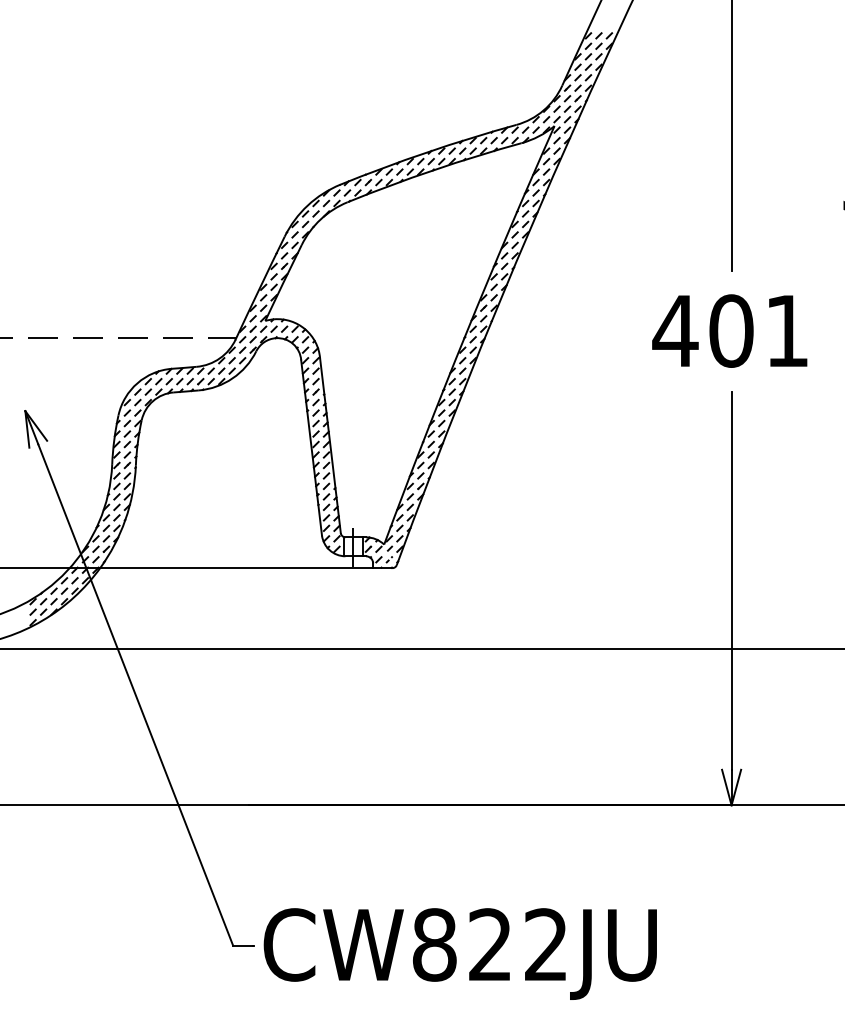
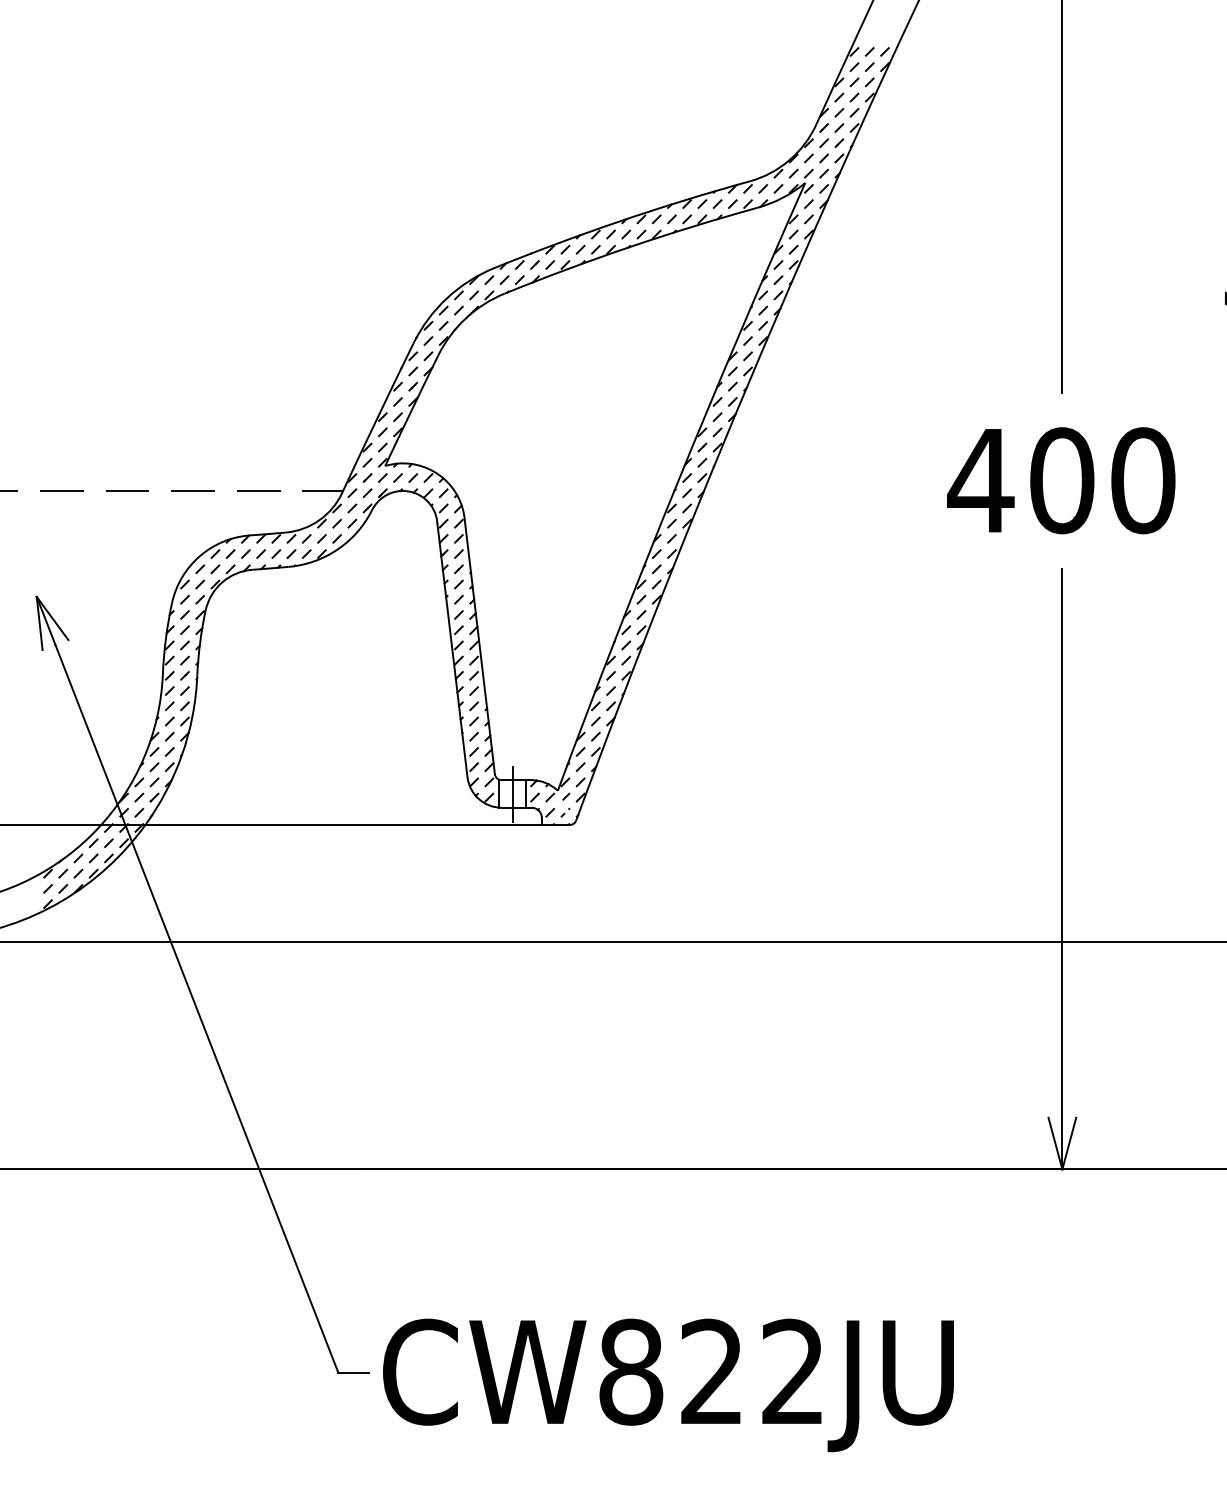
text: (787, 330) -> (1143, 479), 401 -> 400

